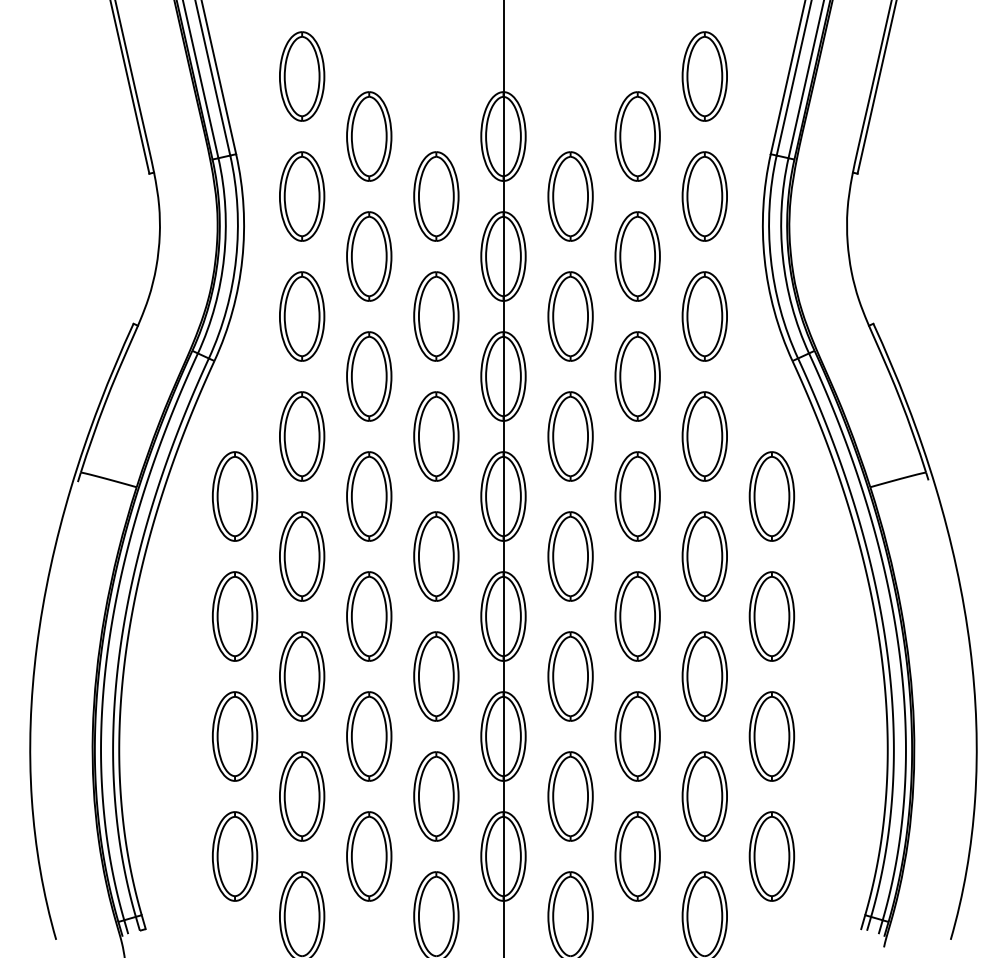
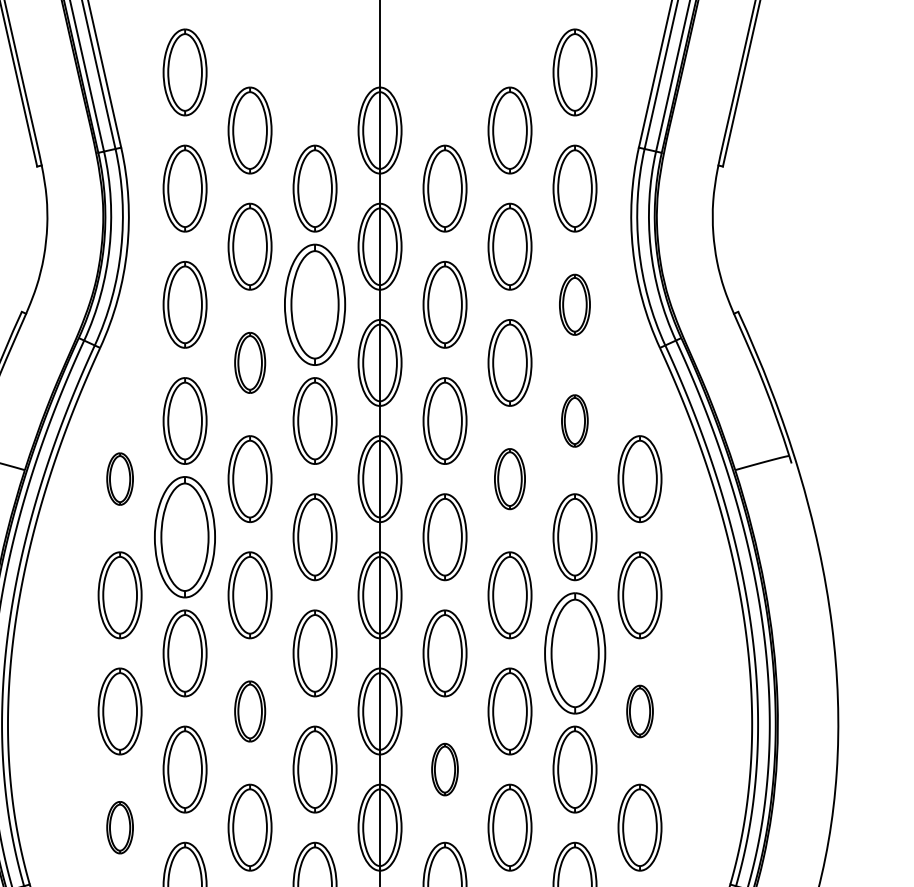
part: (436, 316) -> (315, 304), size x1.4
part: (704, 316) -> (574, 304), size x0.7
part: (369, 376) -> (250, 362), size x0.7
part: (704, 436) -> (574, 421), size x0.6
part: (234, 496) -> (119, 479), size x0.6
part: (637, 496) -> (509, 479), size x0.7
part: (302, 556) -> (185, 537), size x1.4
part: (704, 676) -> (574, 653), size x1.4
part: (369, 736) -> (250, 711), size x0.7
part: (771, 736) -> (639, 711), size x0.6
part: (570, 796) -> (444, 769), size x0.6
part: (234, 856) -> (119, 827), size x0.6

